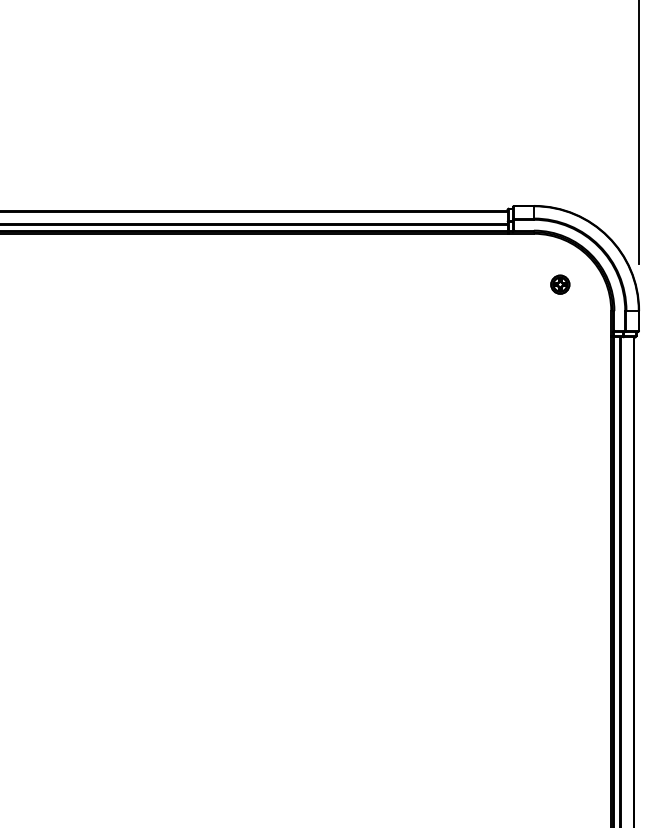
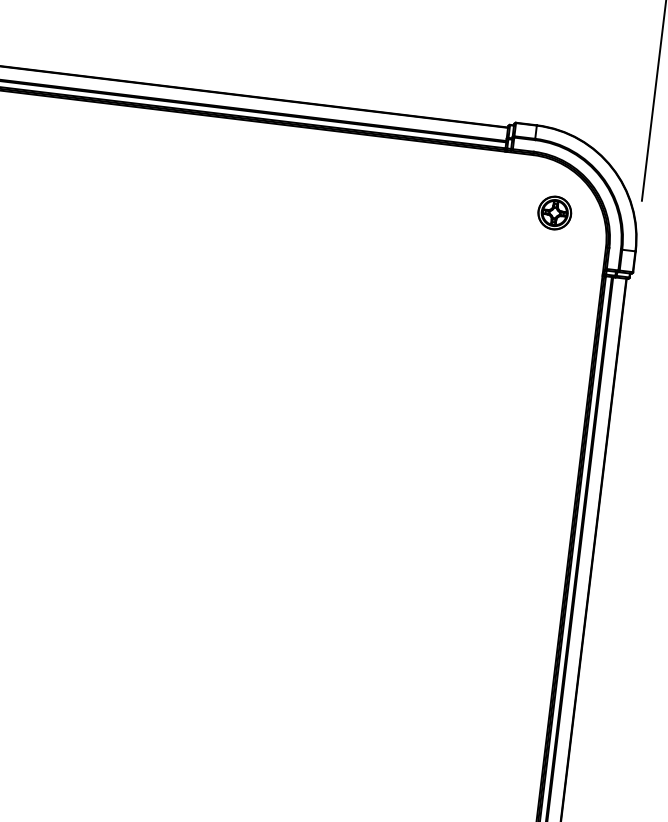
part: (560, 284) -> (555, 212), size x1.67

